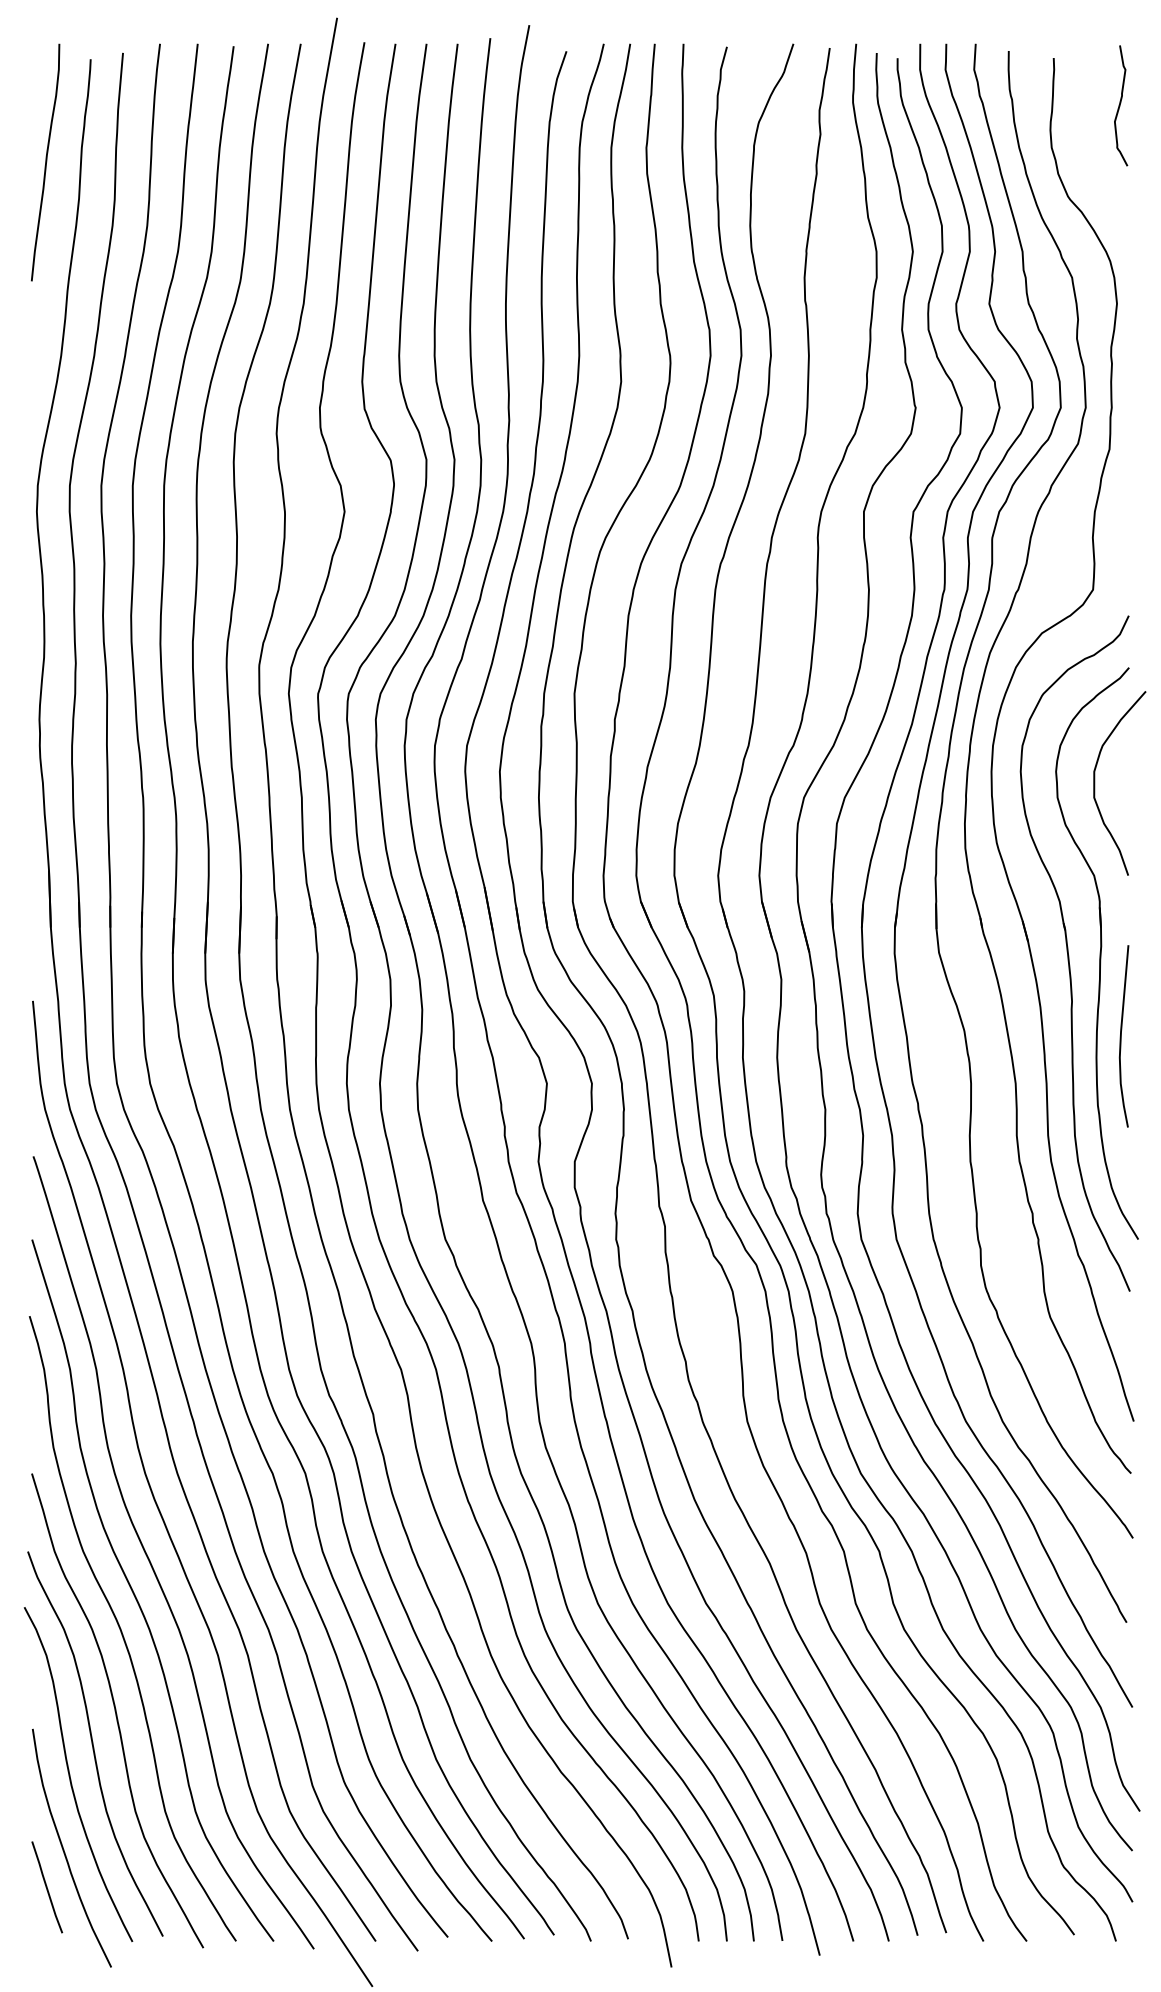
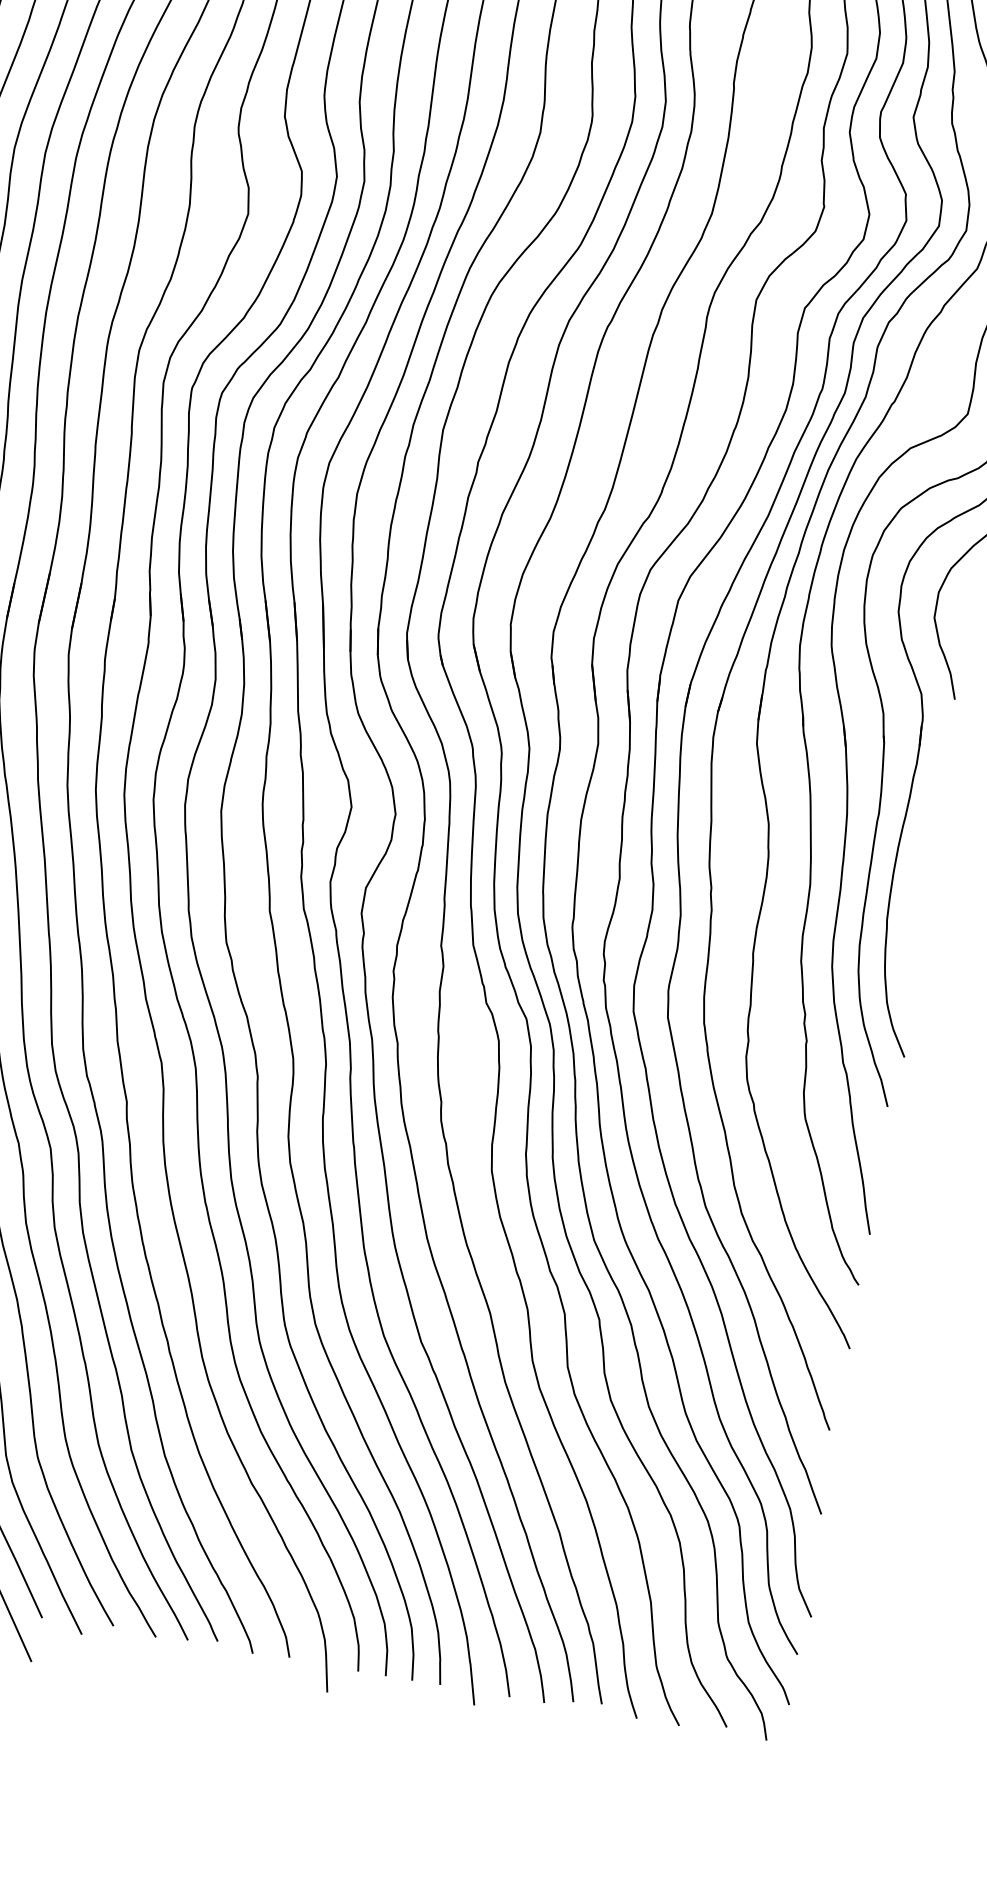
curve: (1121, 1036) -> (921, 855), removed

